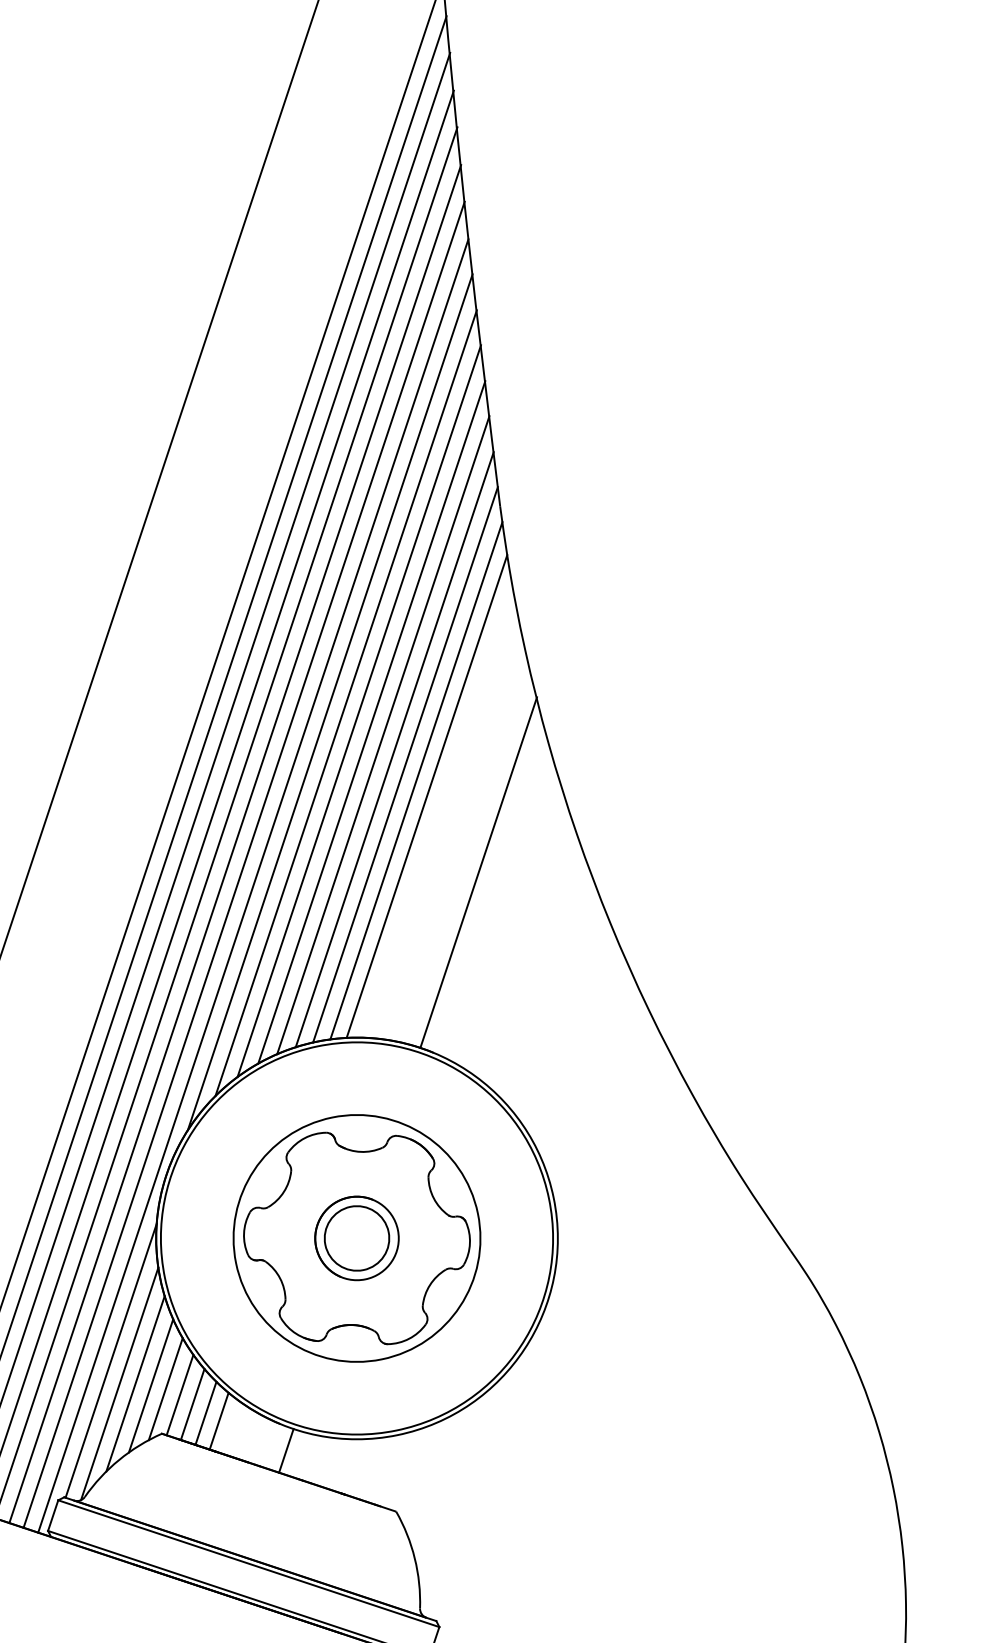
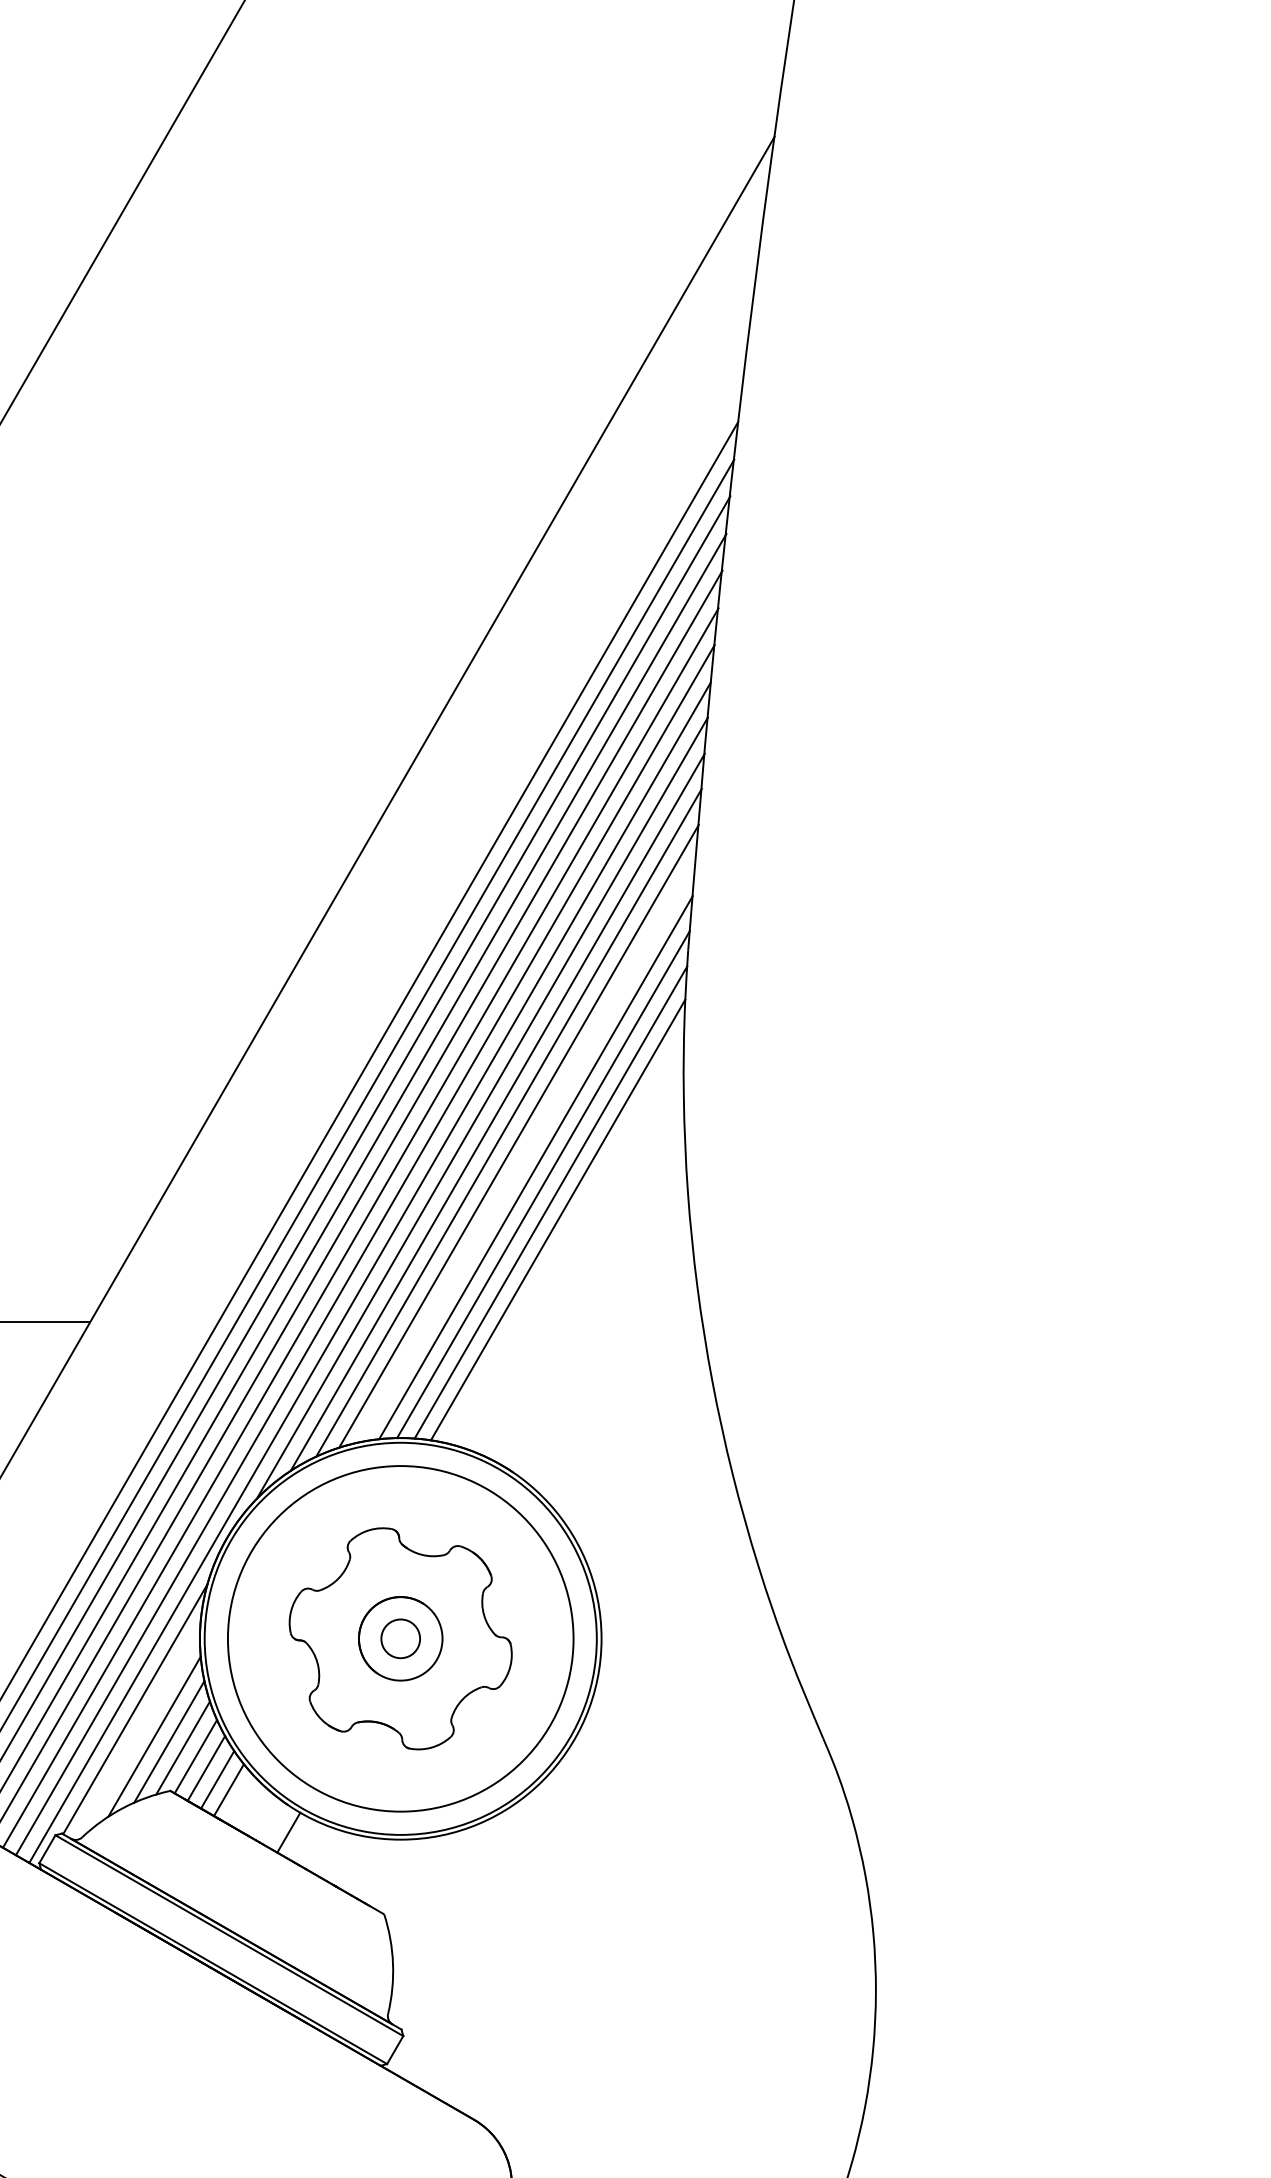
line: (383, 735) -> (527, 1151), removed
line: (478, 872) -> (593, 1304), removed
circle: (356, 1238) -> (400, 1638), size x0.6
circle: (356, 1238) -> (400, 1638), size x1.4
line: (119, 1383) -> (138, 1733), removed

